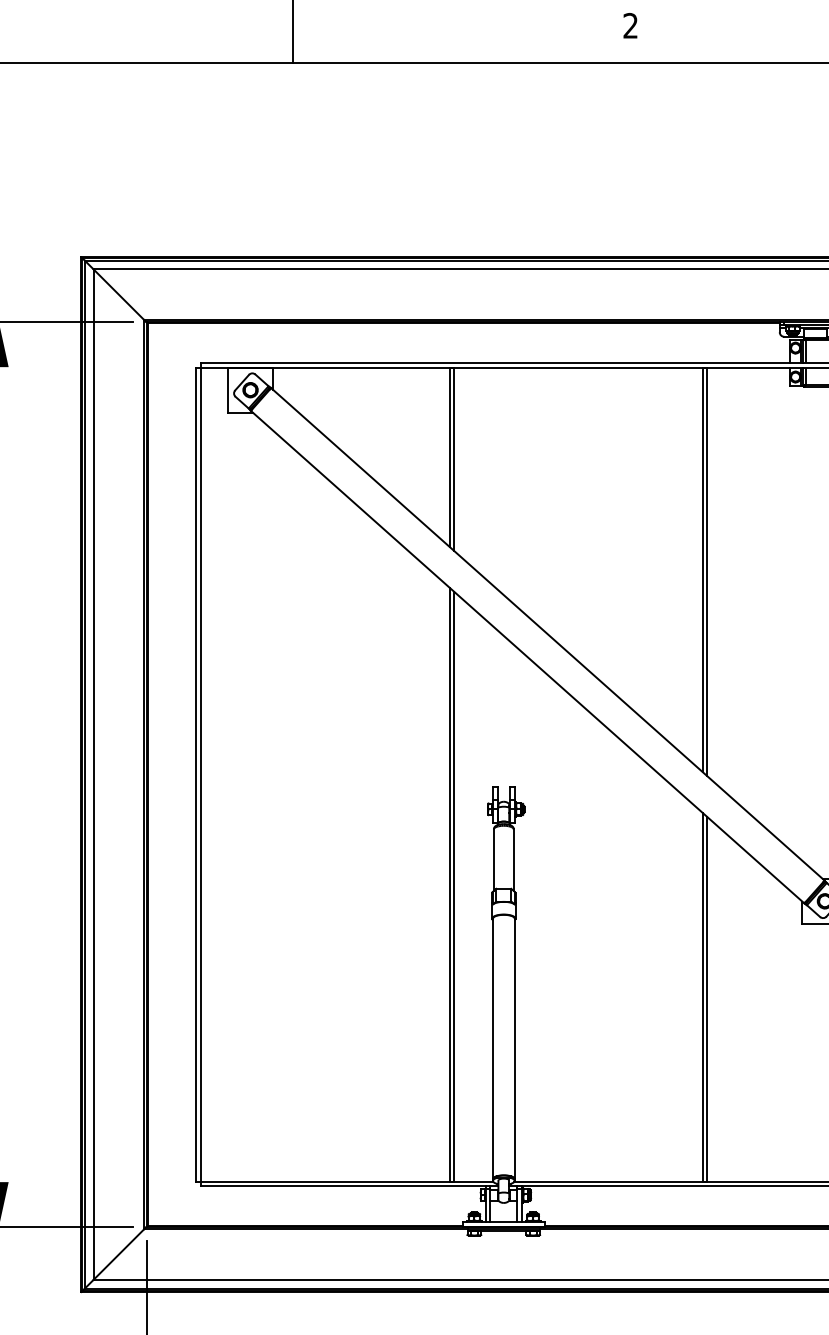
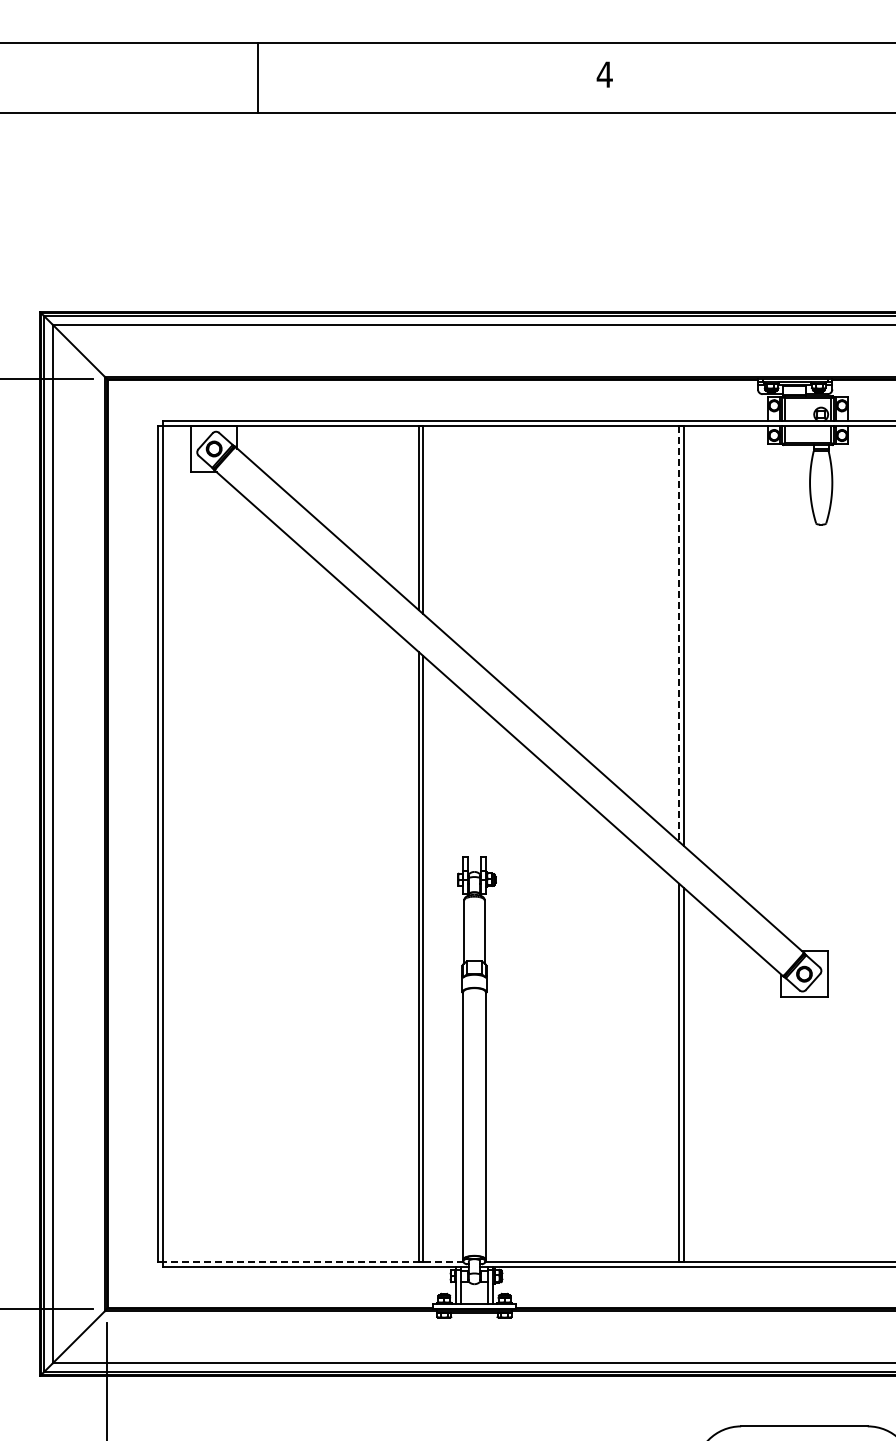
text: (630, 25) -> (604, 74), 2 -> 4
line: (702, 569) -> (678, 633), solid -> dashed
line: (346, 1181) -> (312, 1262), solid -> dashed

